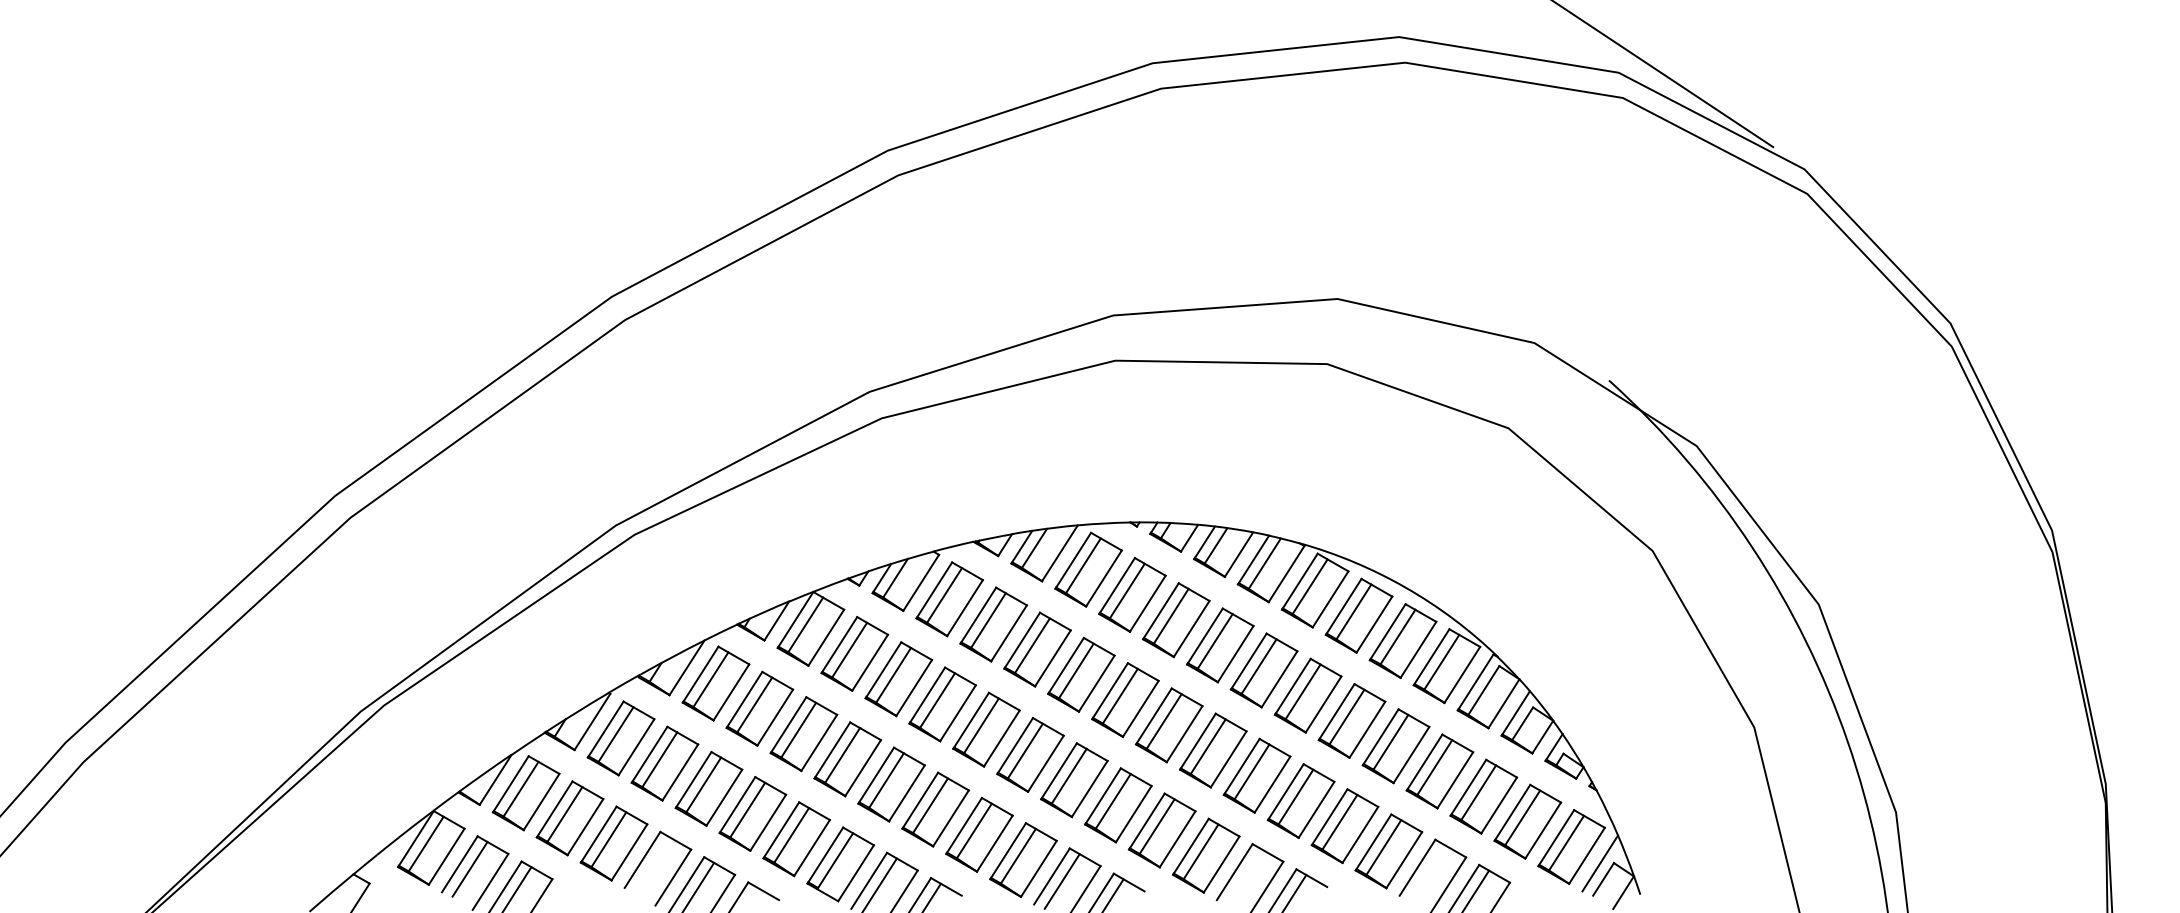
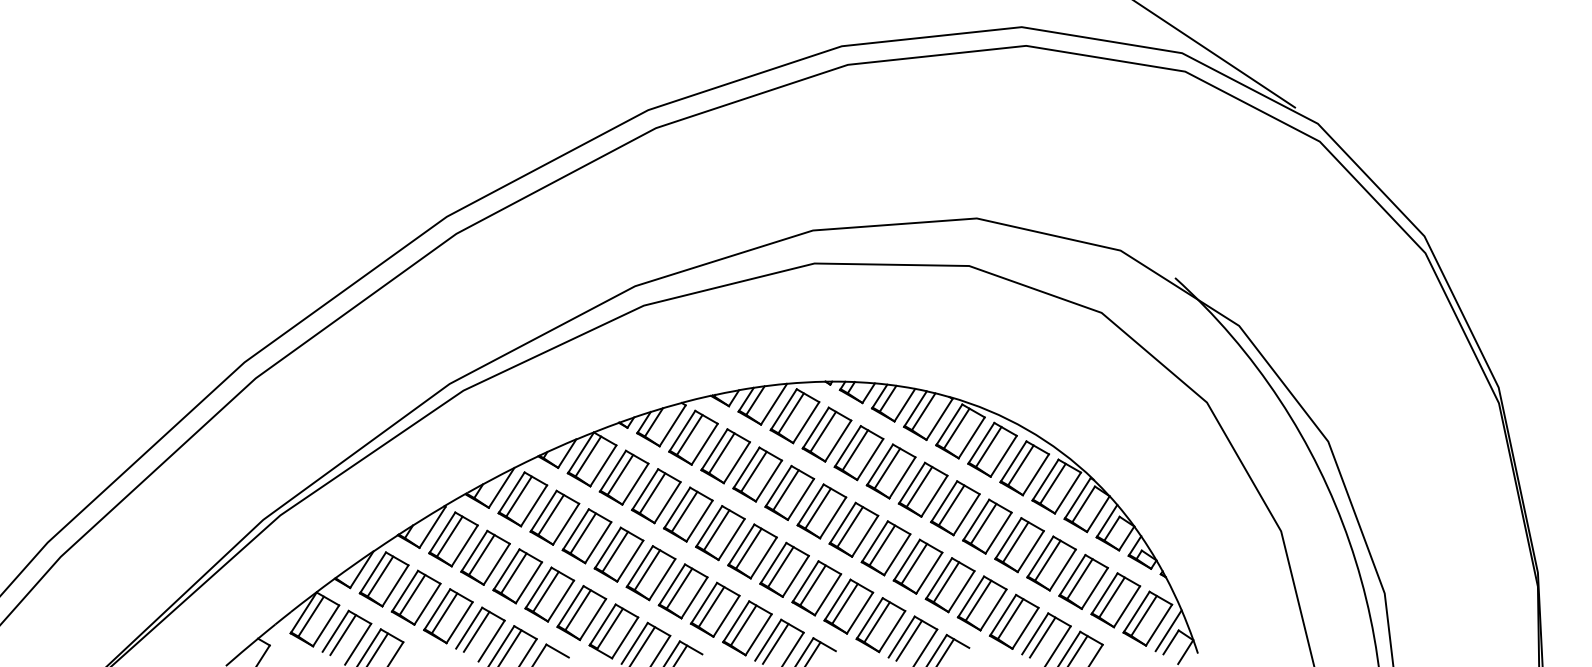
line: (652, 864) -> (476, 631), added
line: (1427, 872) -> (1042, 637), added
line: (1244, 876) -> (908, 640), added

